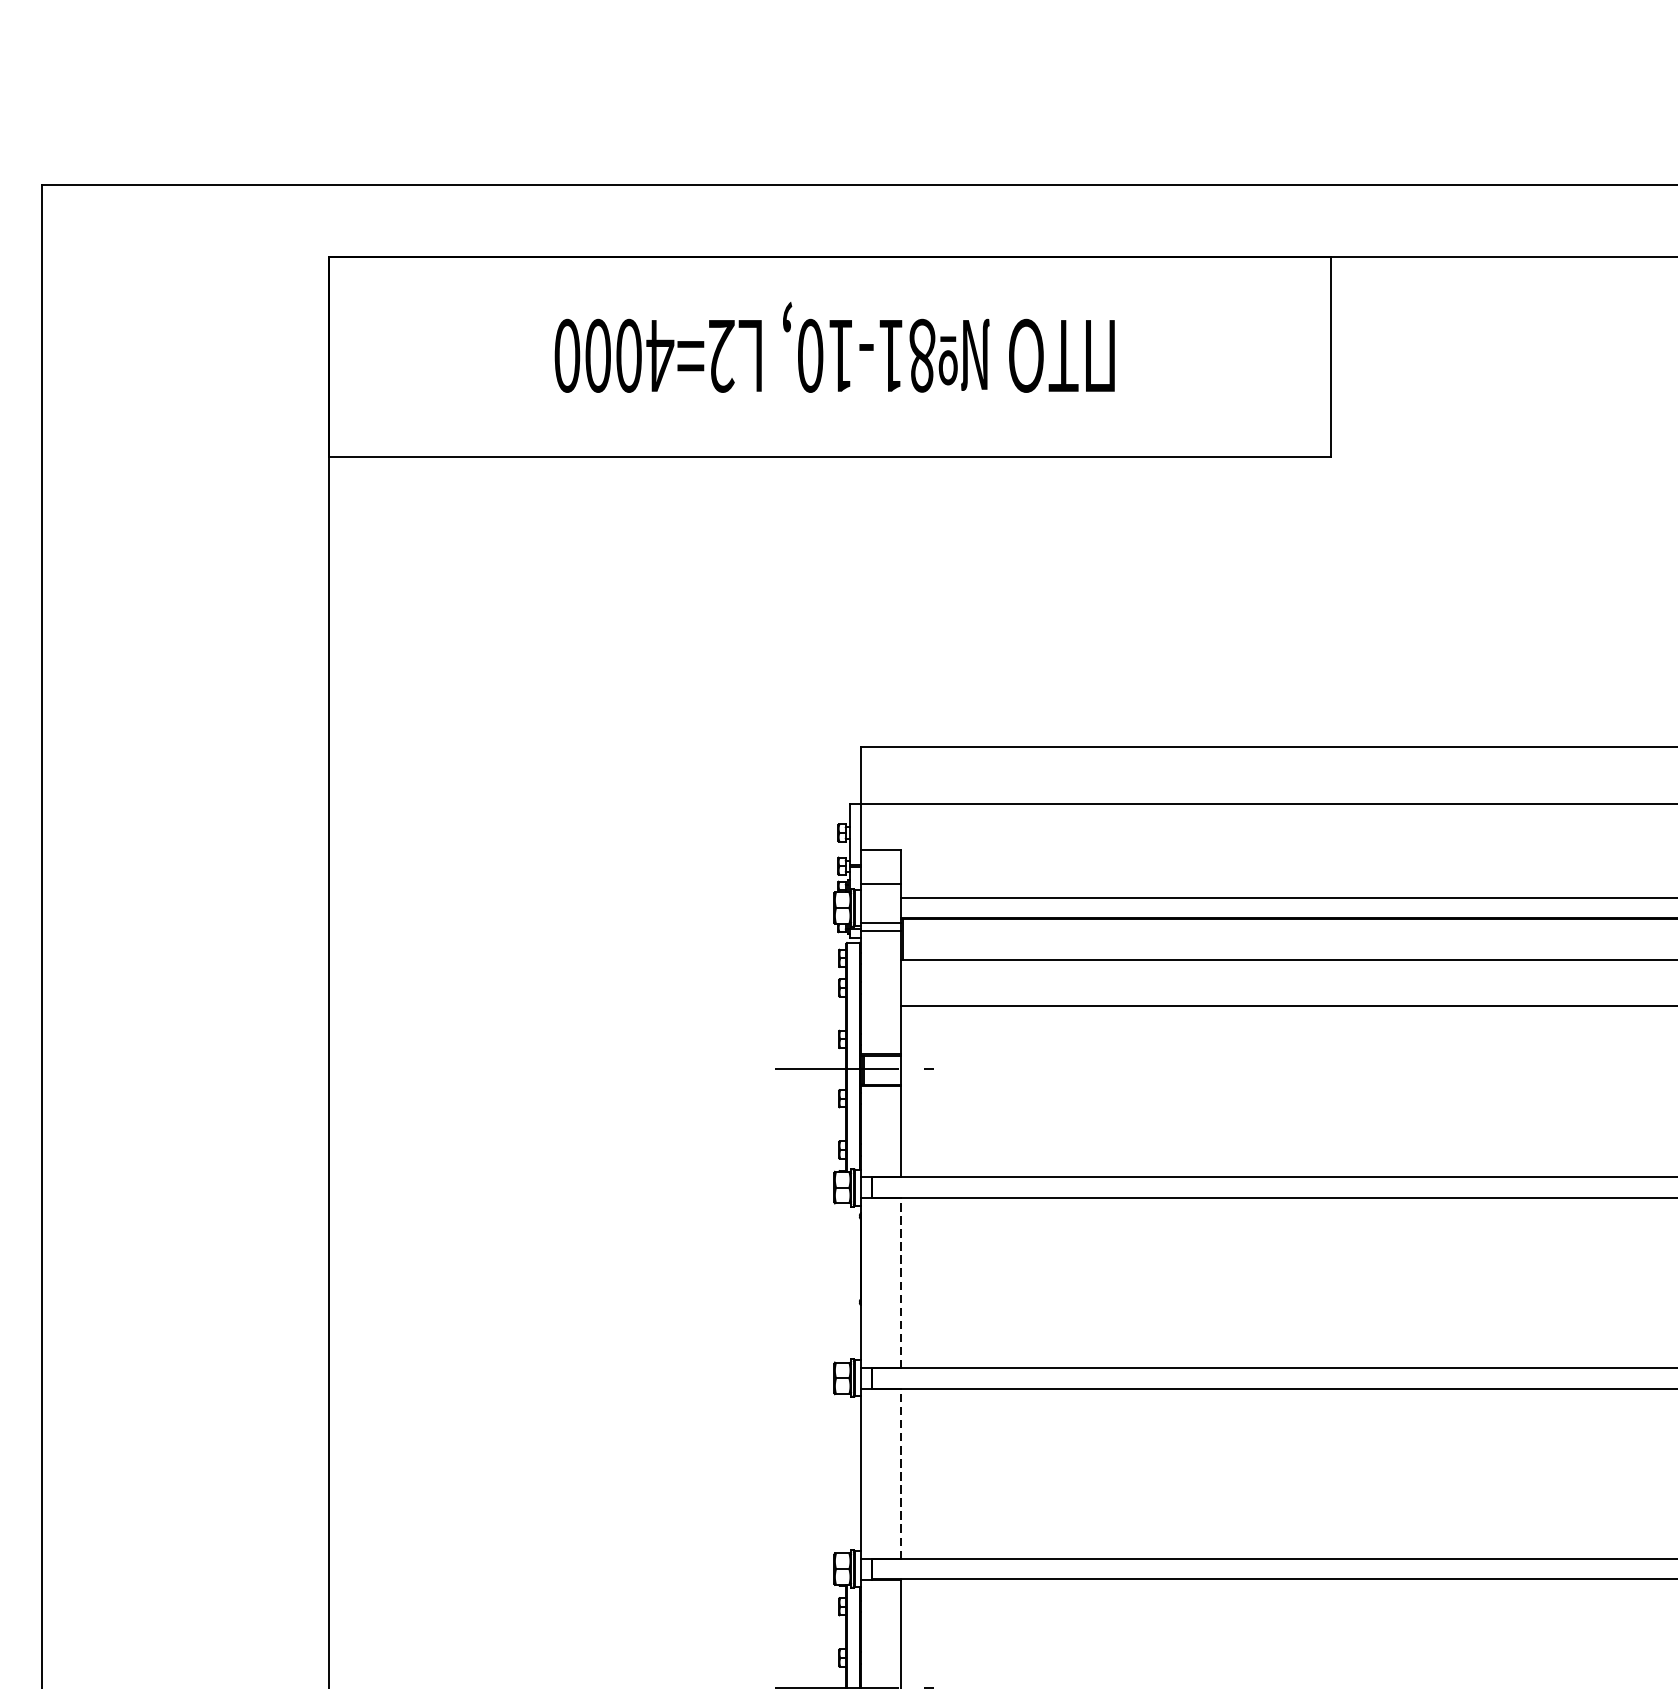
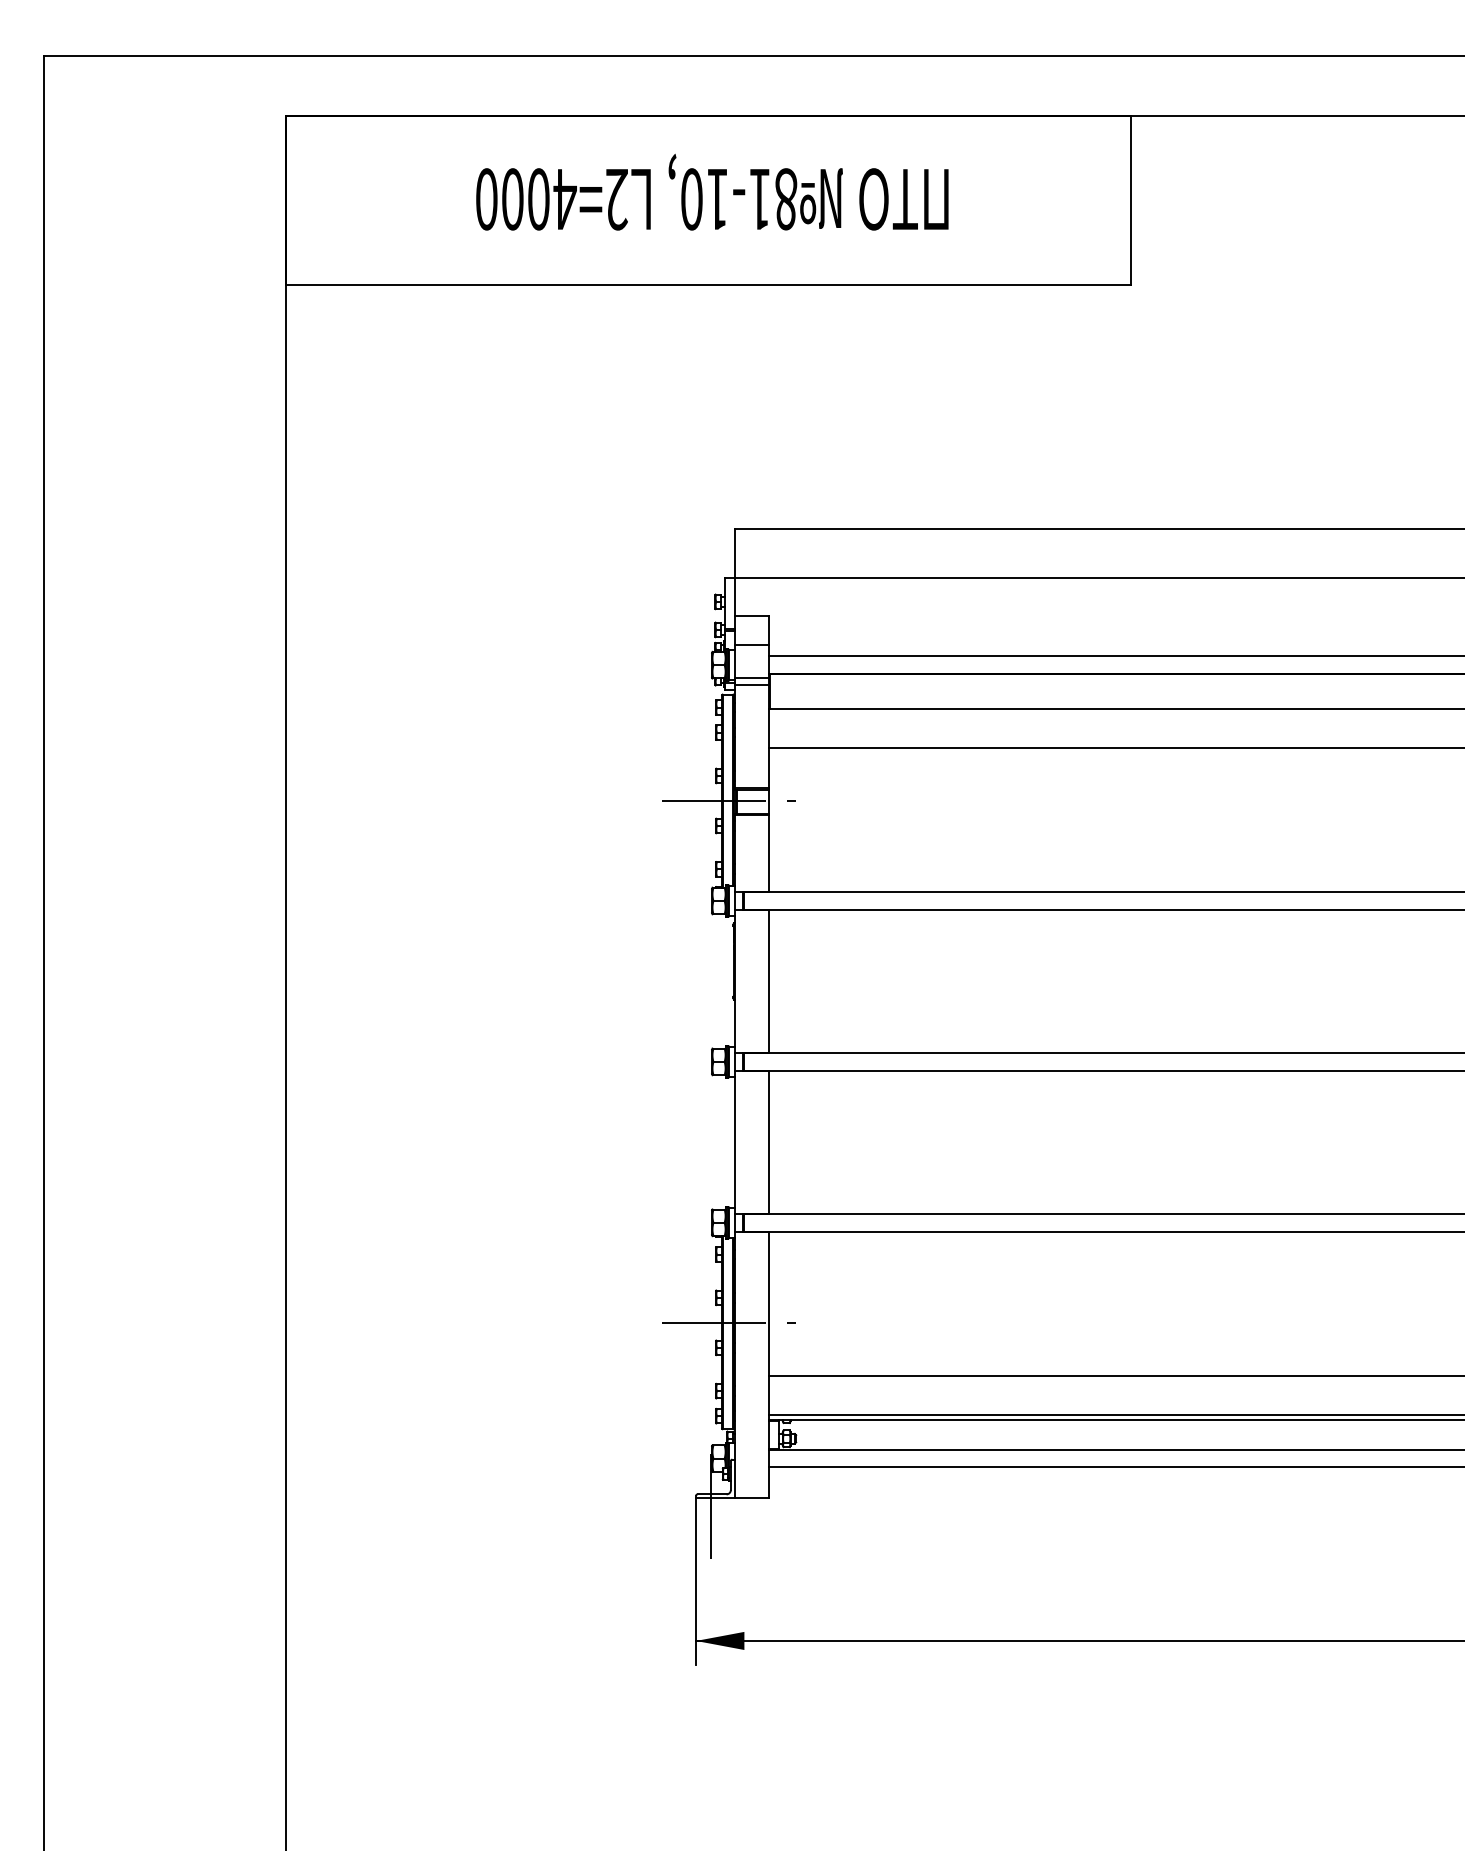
line: (901, 1283) -> (768, 981), dashed -> solid
line: (901, 1473) -> (768, 1142), dashed -> solid

